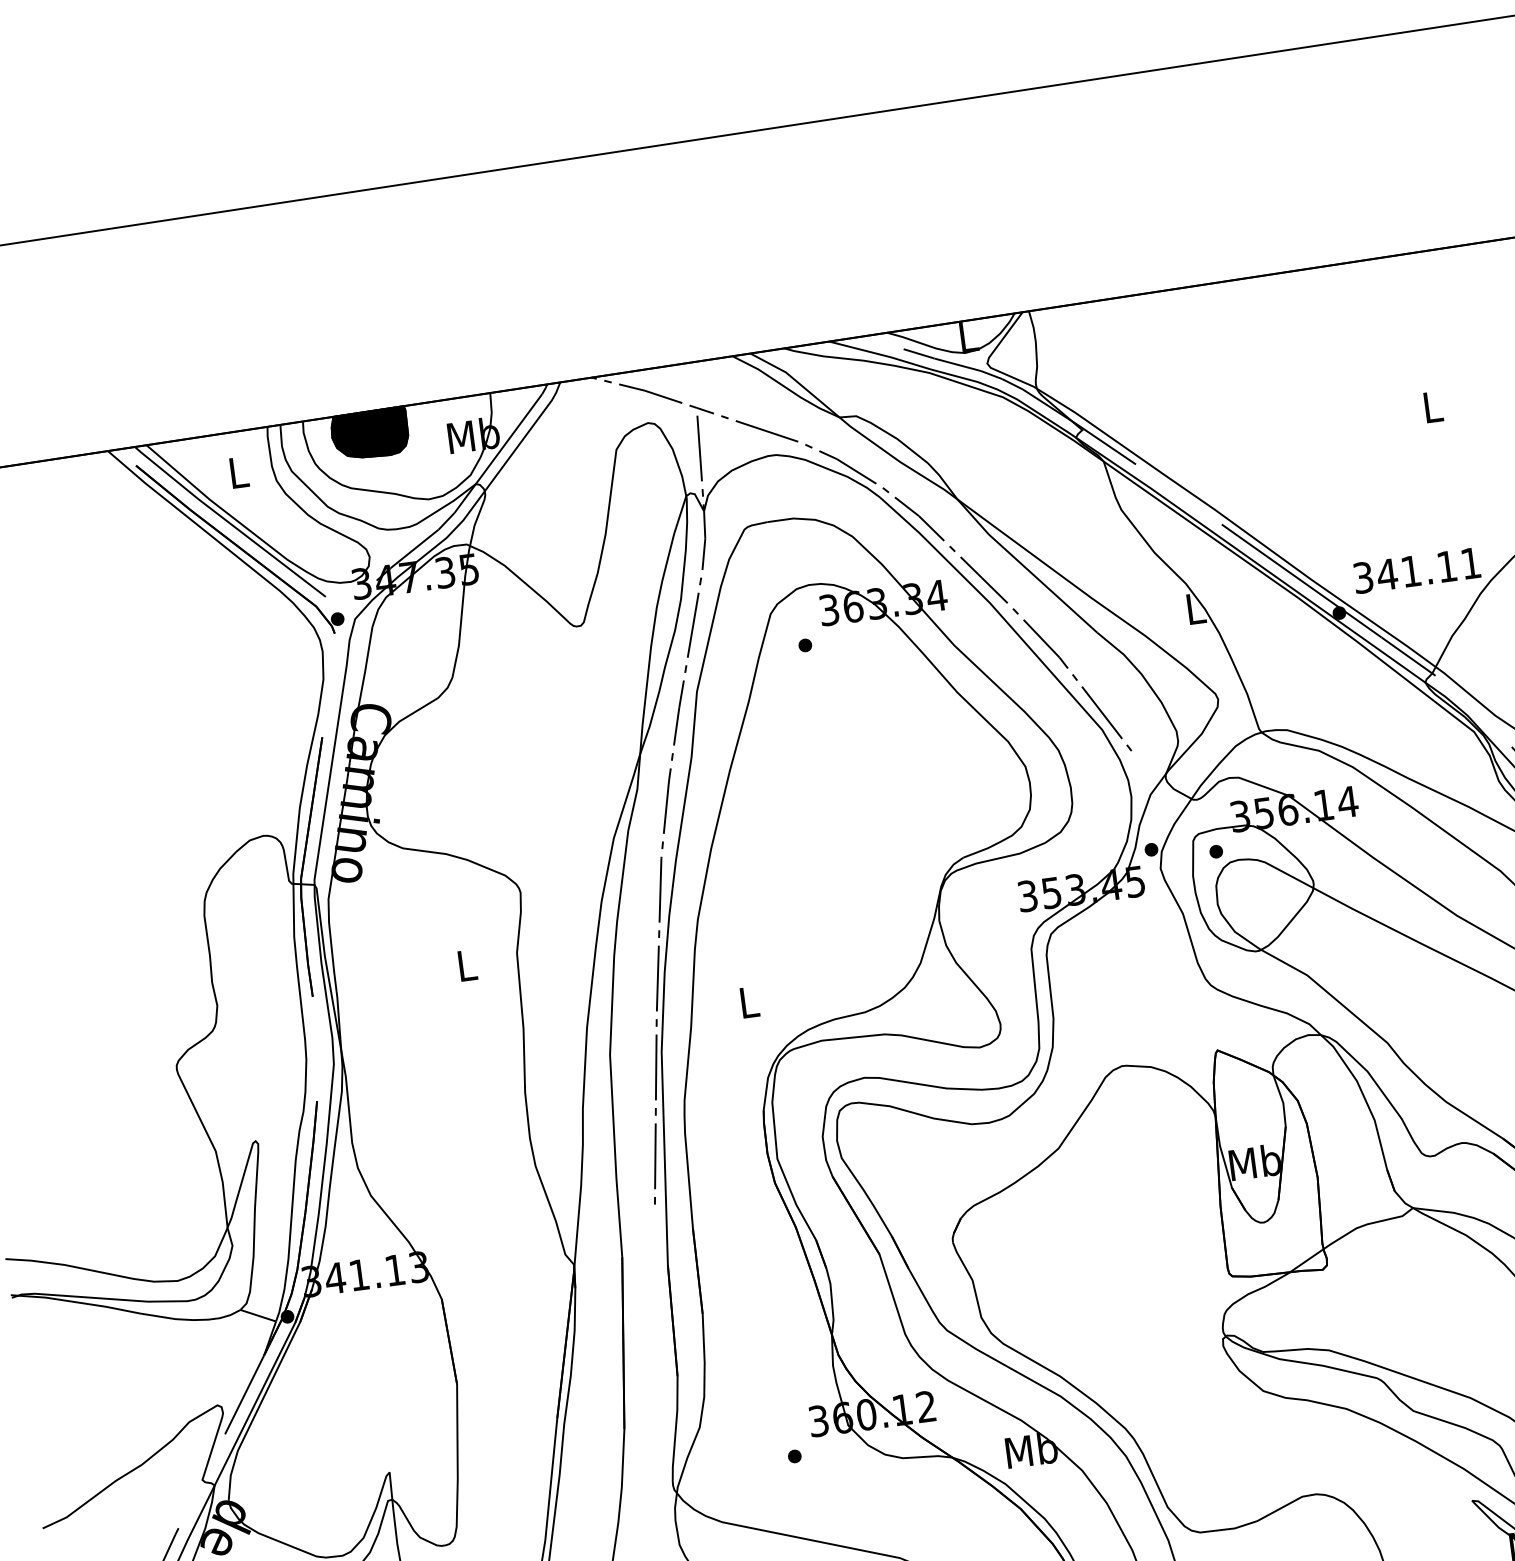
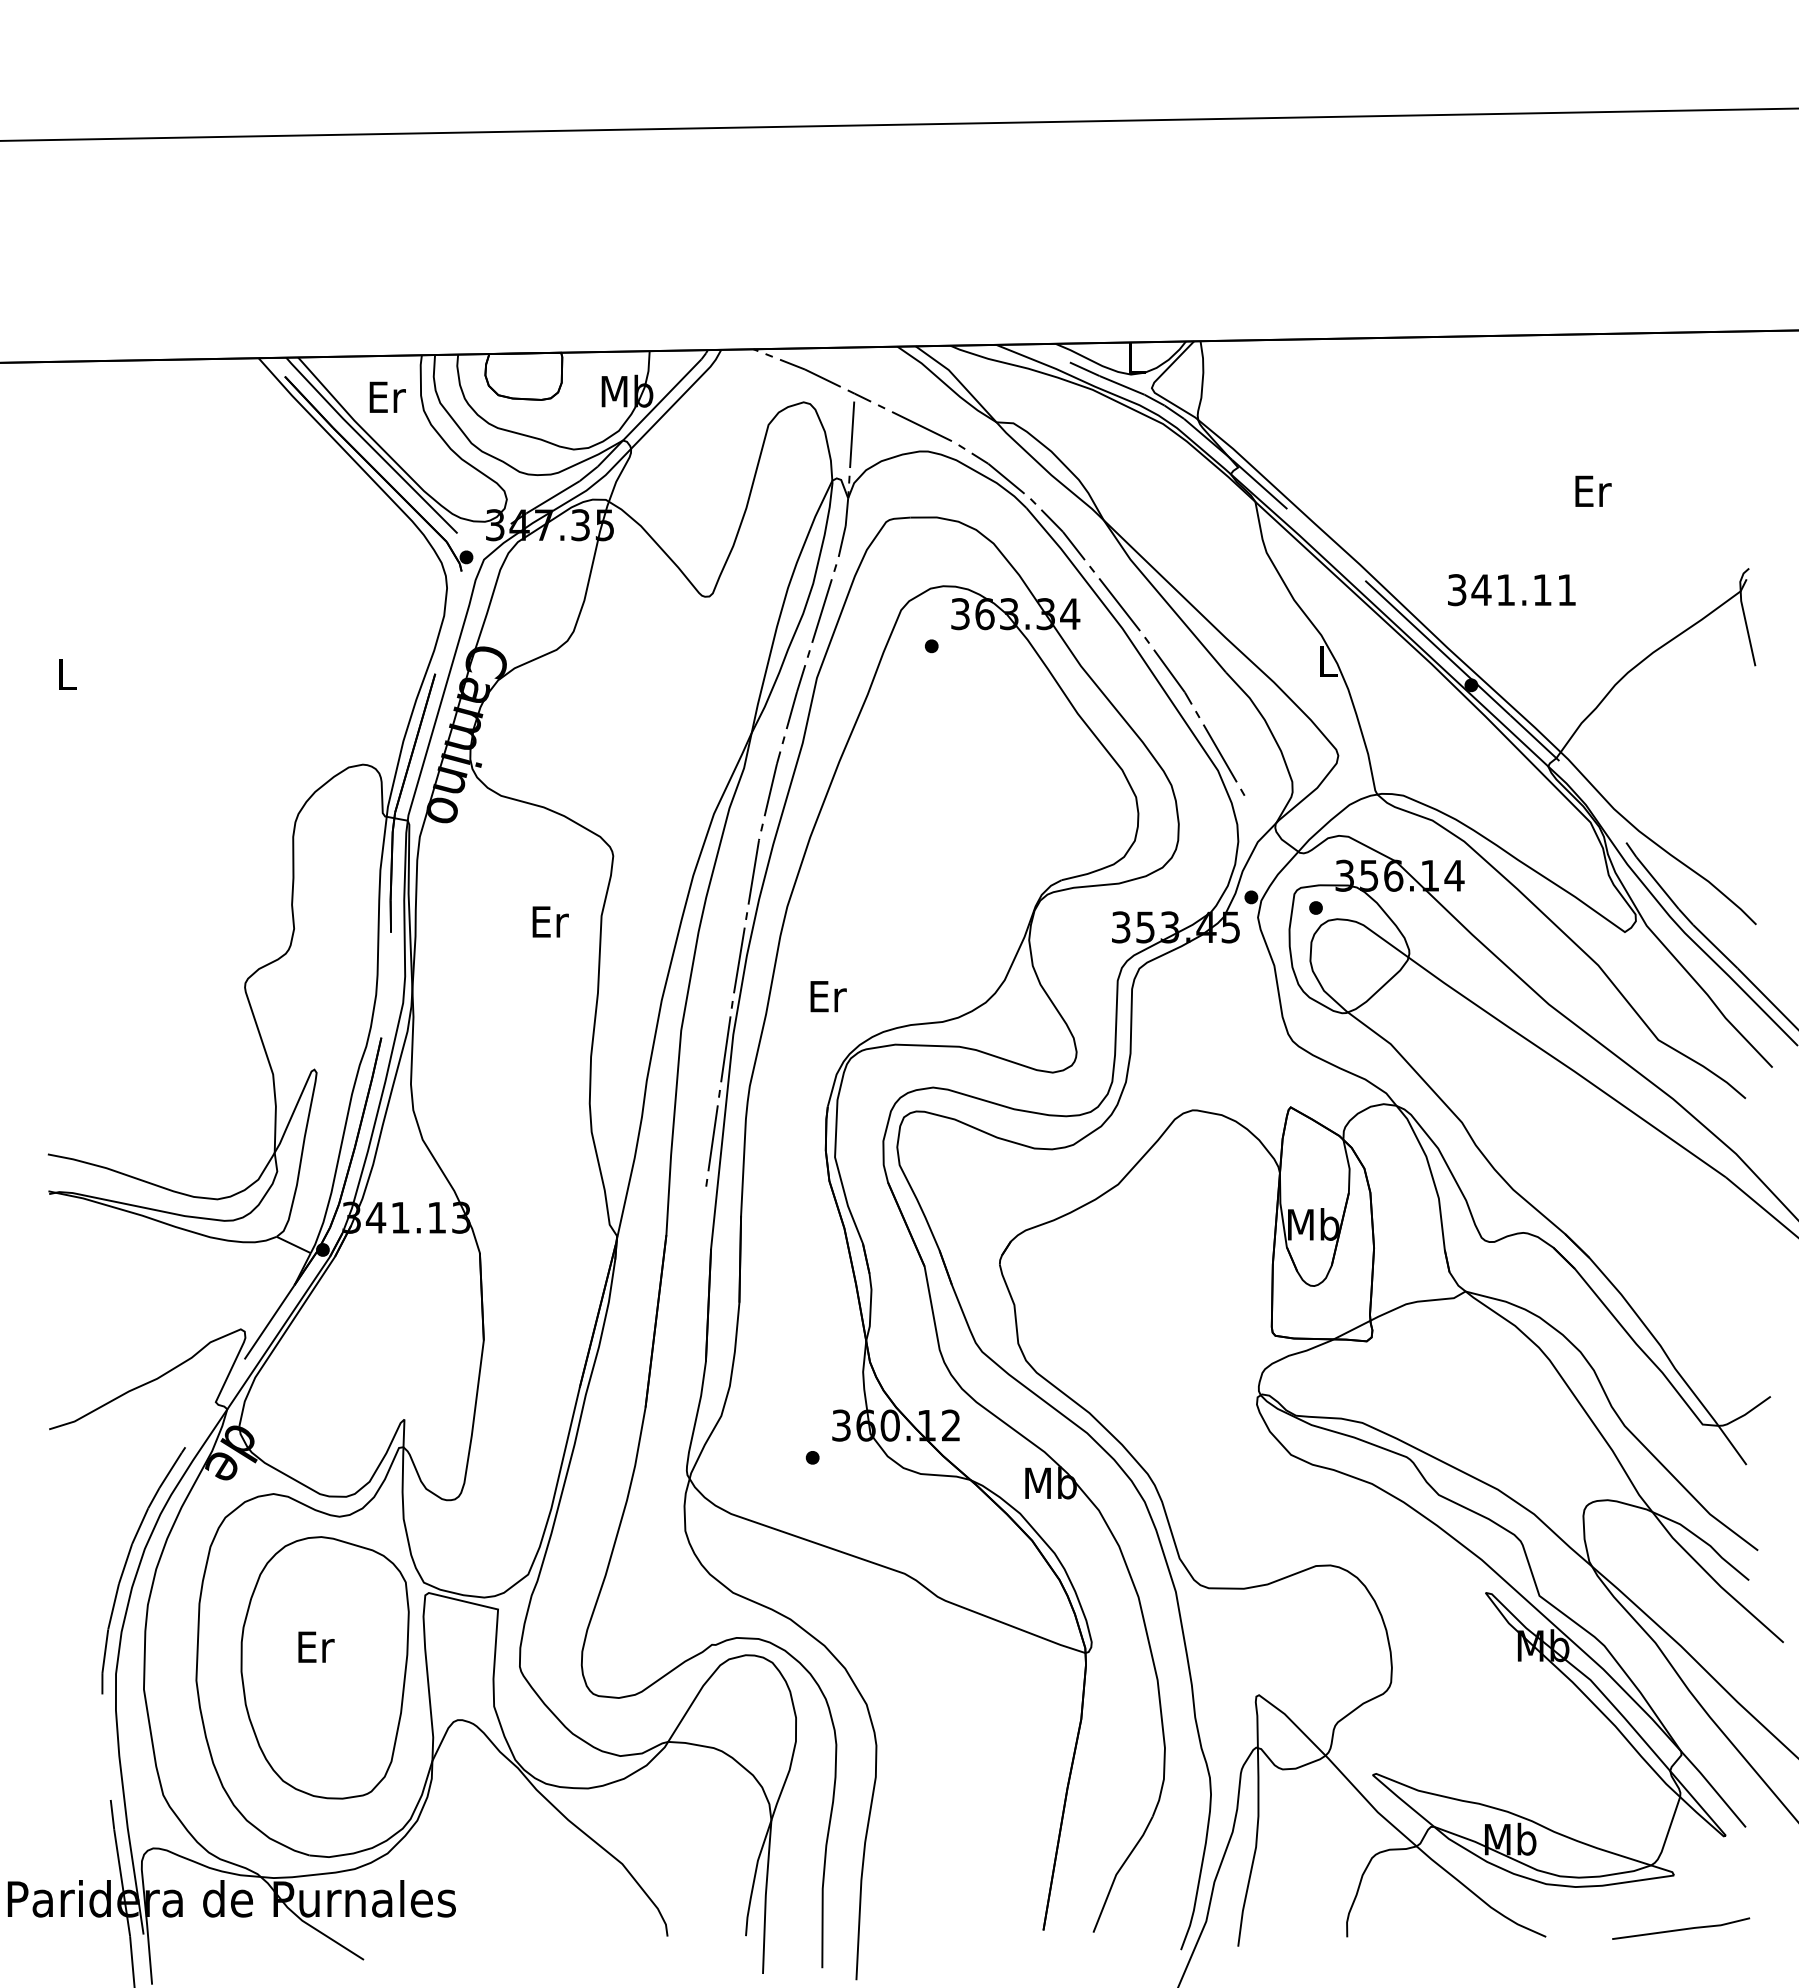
text: (1433, 406) -> (1593, 490), L -> Er
fill: (369, 433) -> (523, 375), removed
text: (239, 471) -> (387, 396), L -> Er
text: (1416, 571) -> (1511, 590), moved
text: (467, 965) -> (550, 921), L -> Er
text: (749, 1002) -> (828, 996), L -> Er

